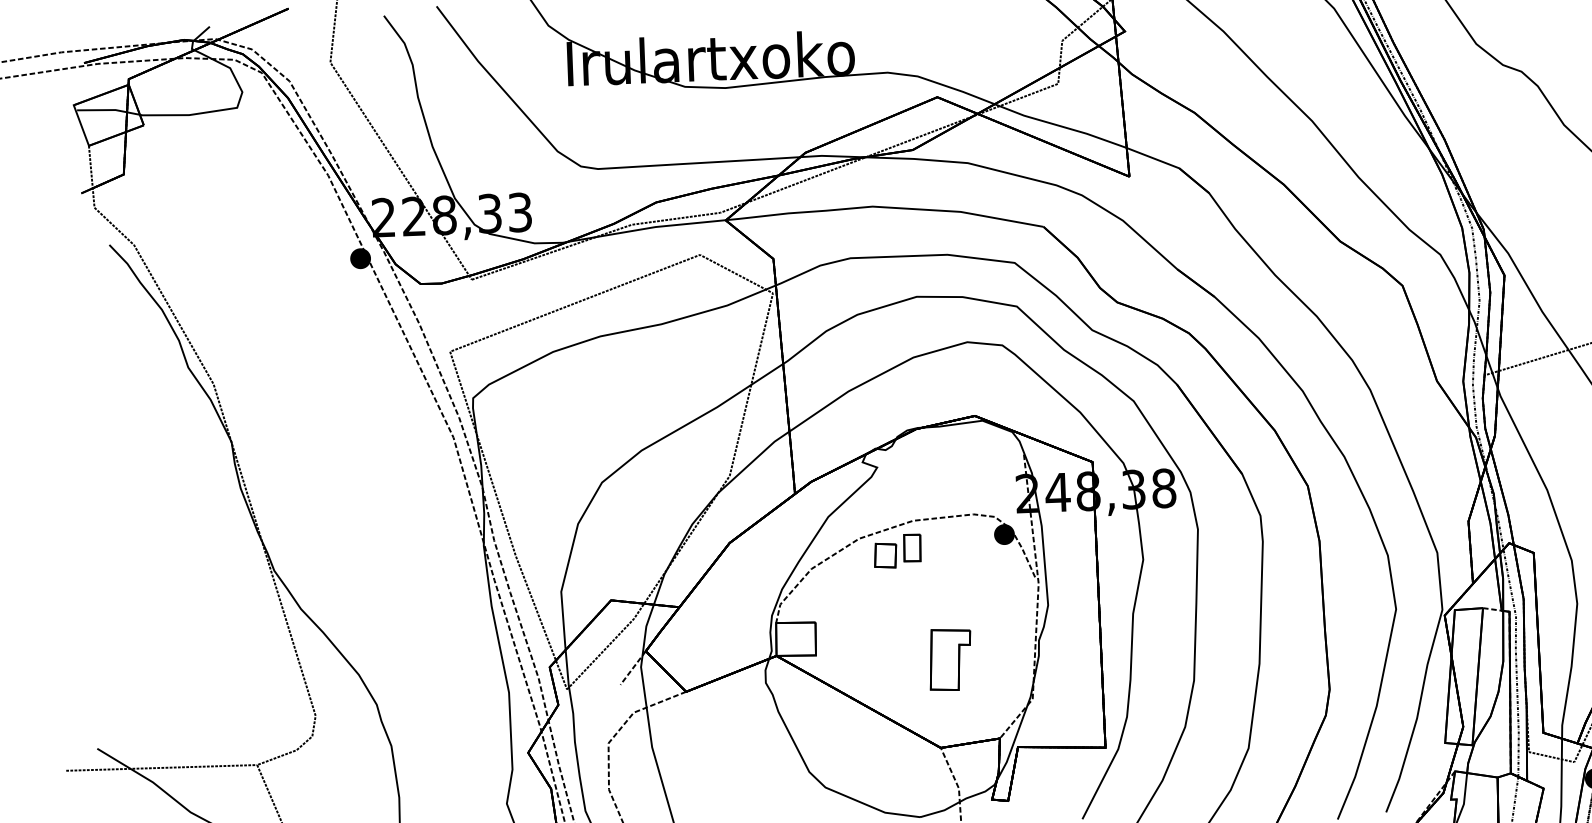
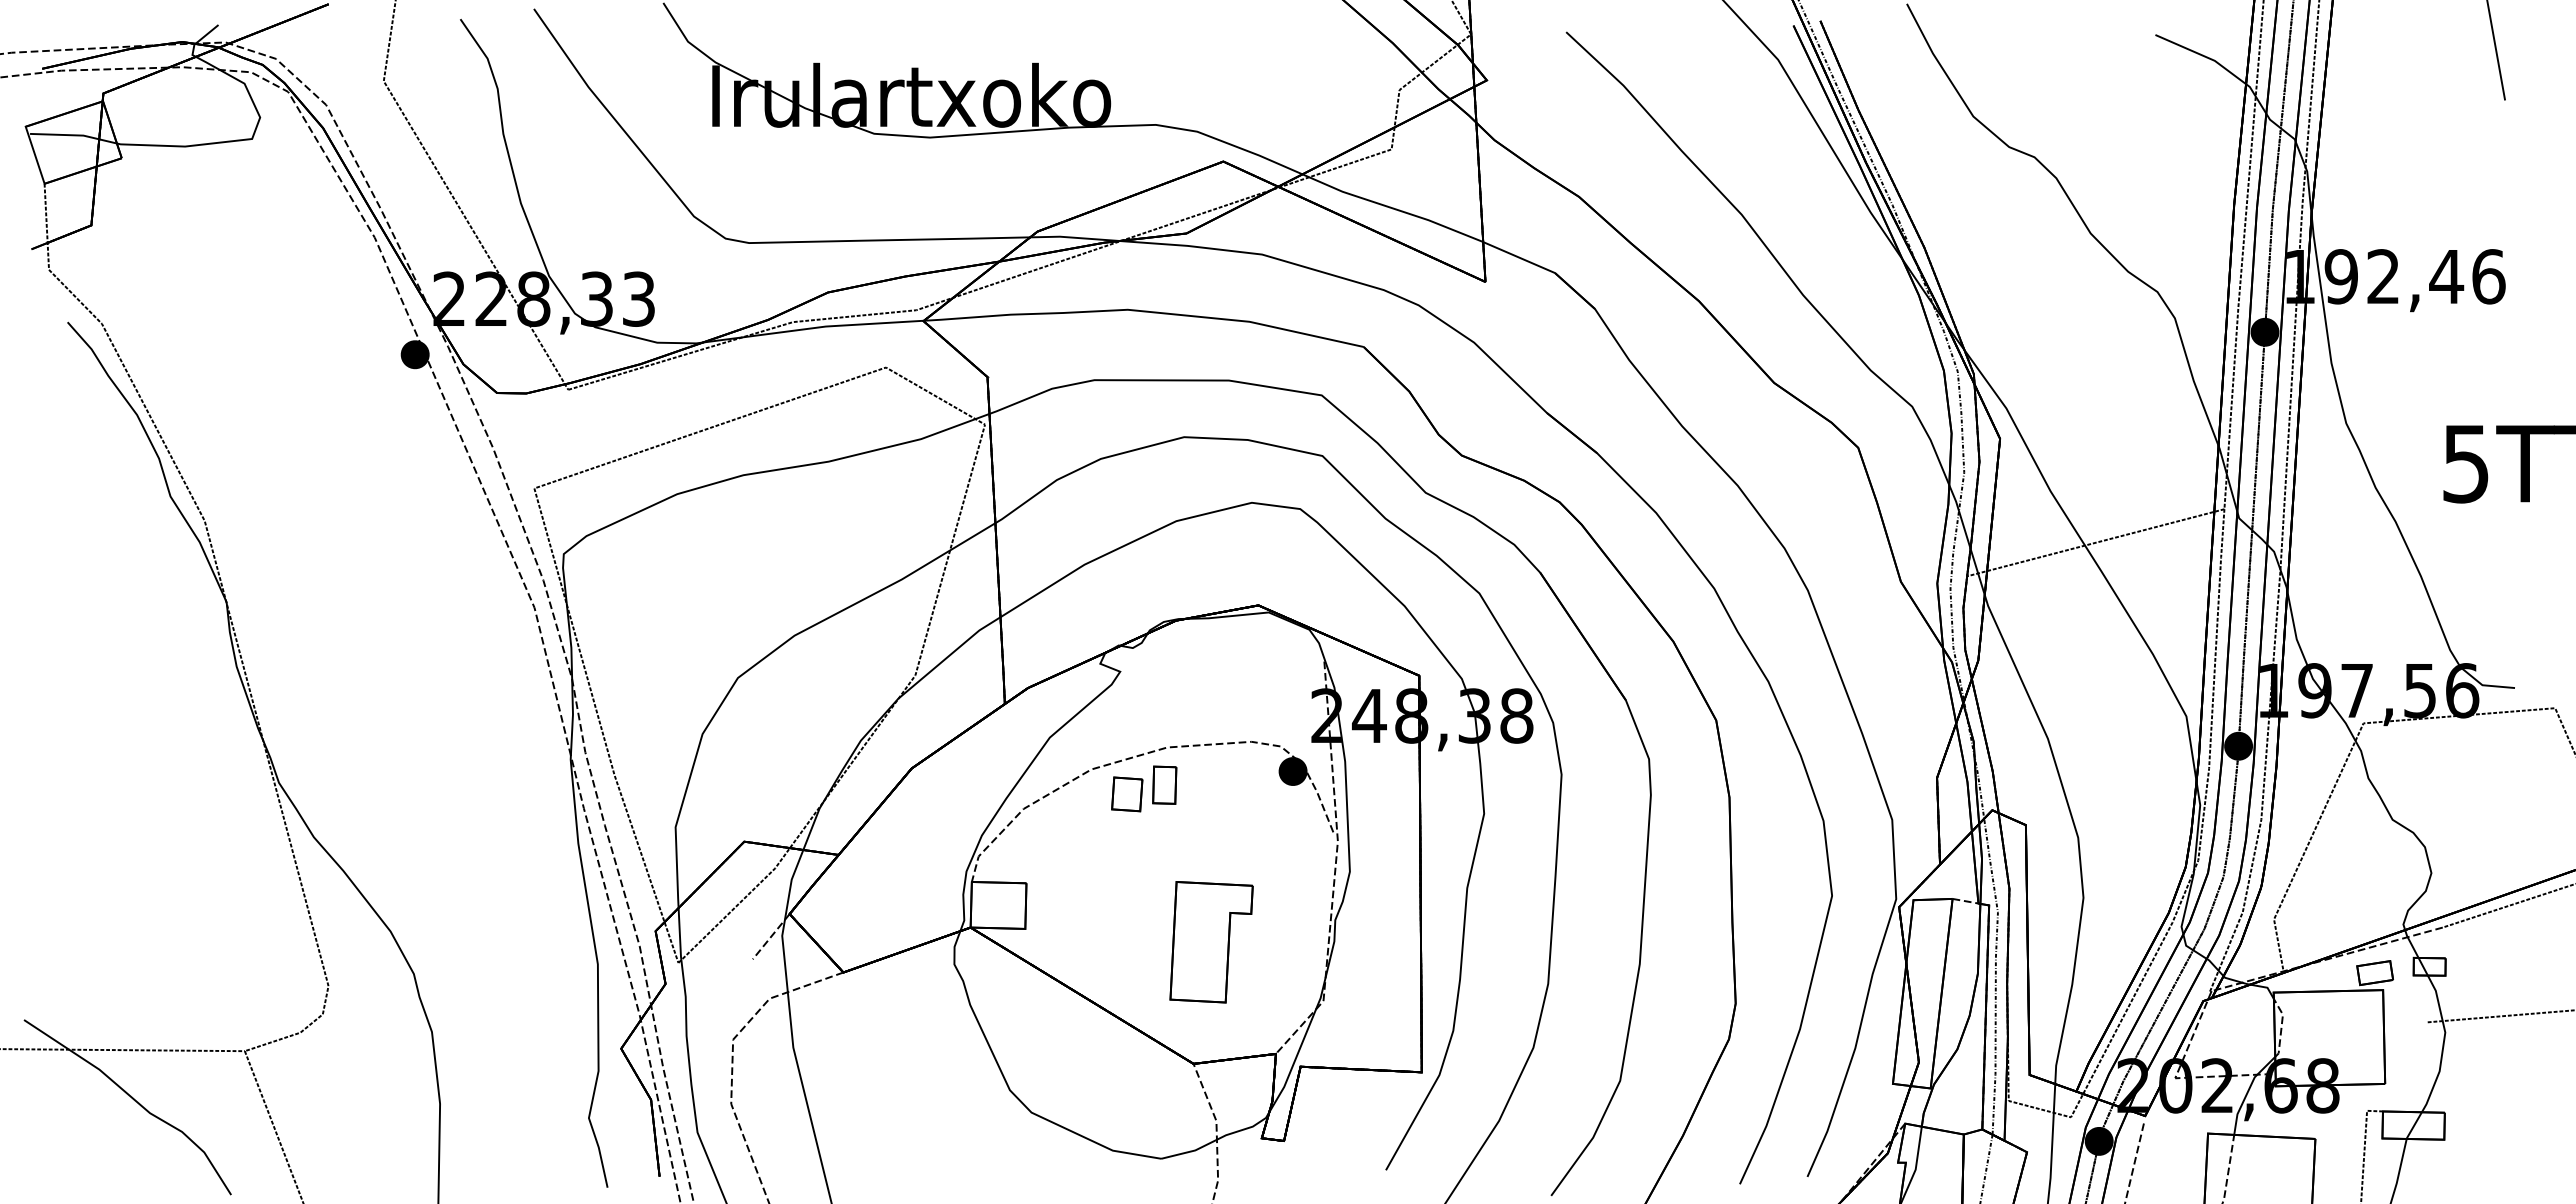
part: (950, 660) -> (1211, 942), size x1.43

